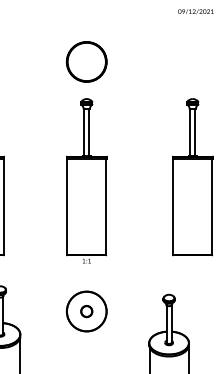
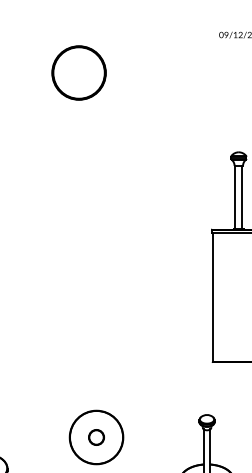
part: (86, 61) -> (78, 72), moved
part: (86, 180) -> (96, 261), removed

